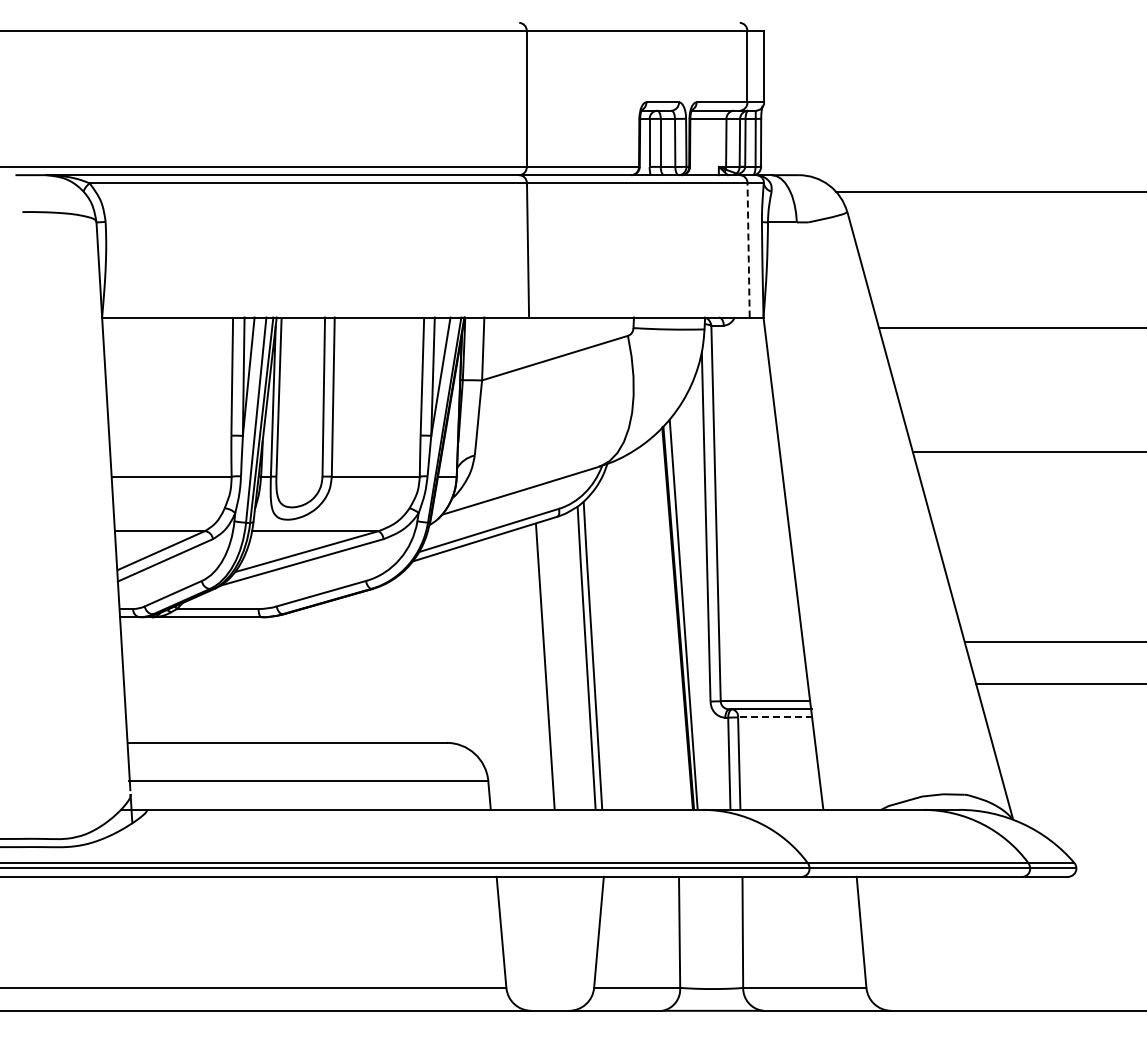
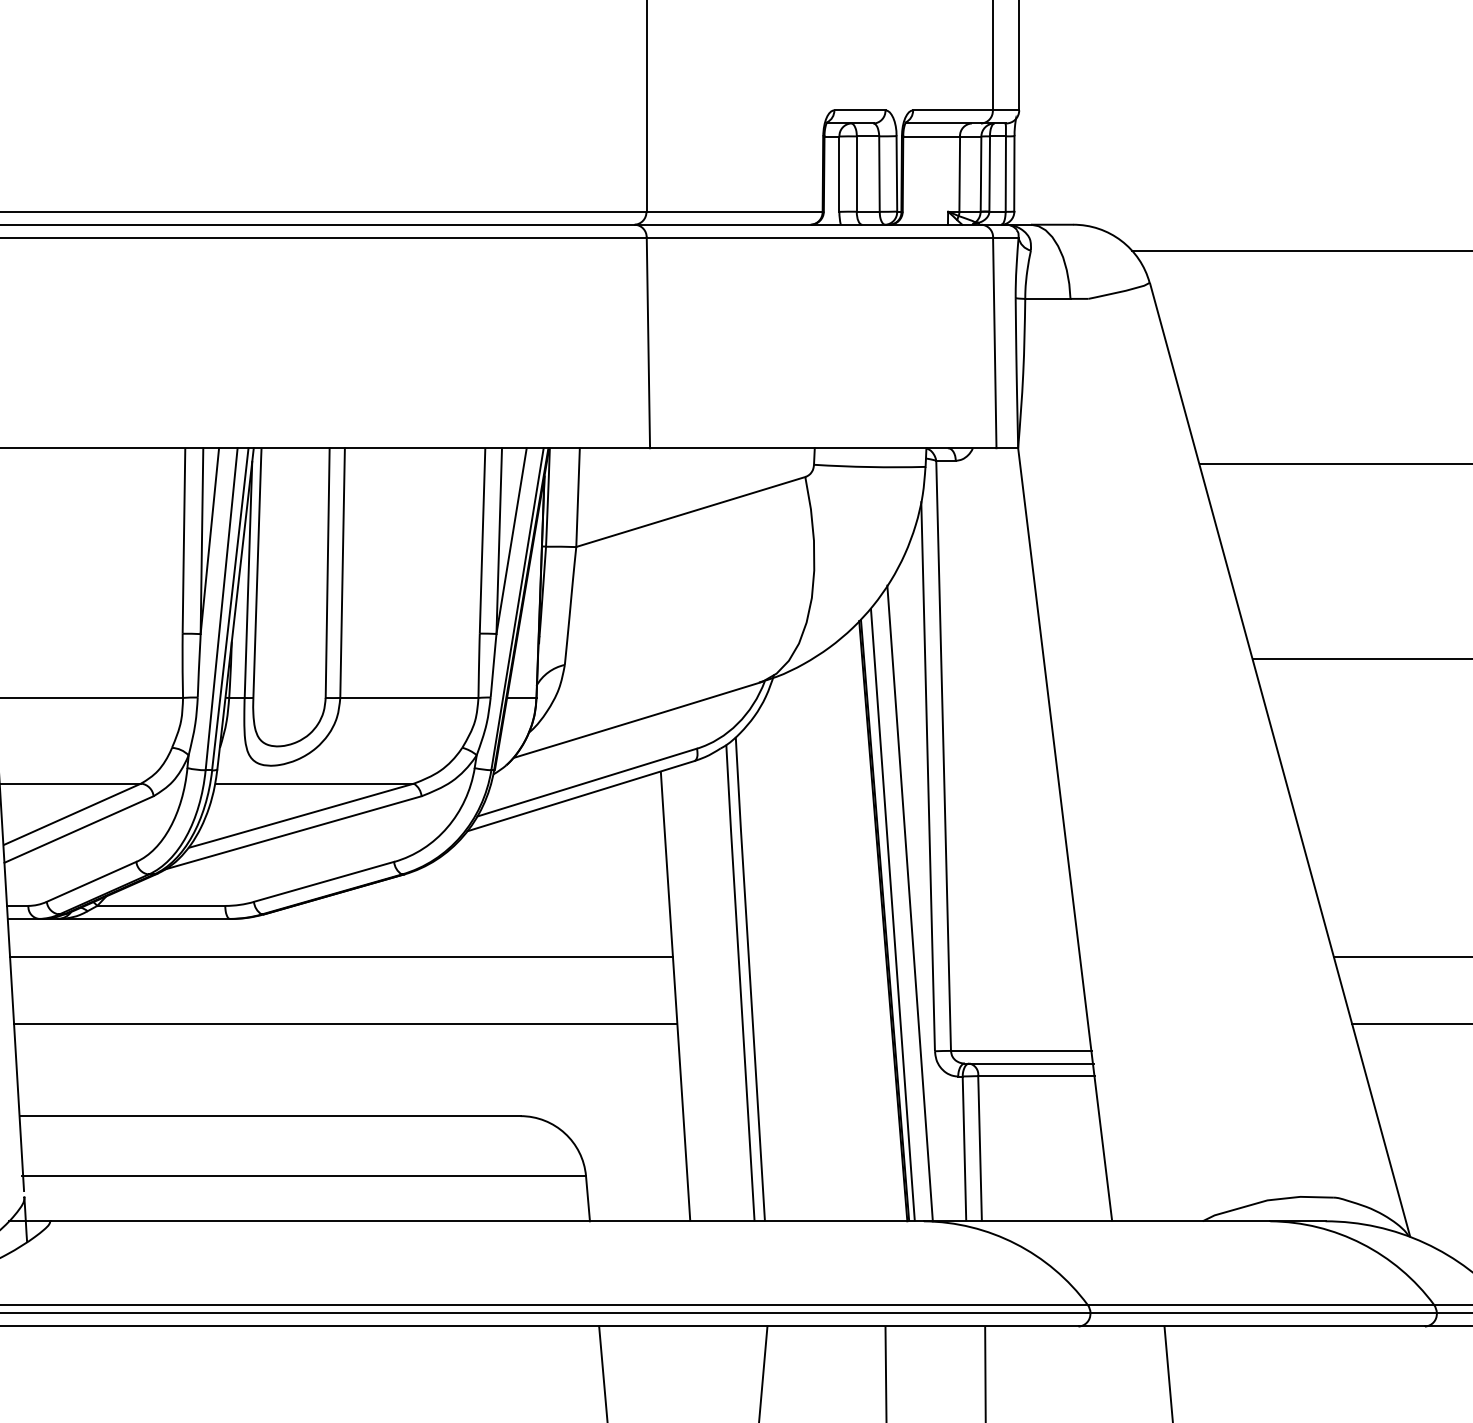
line: (748, 249) -> (994, 341), dashed -> solid
line: (694, 607) -> (909, 903), added
line: (332, 641) -> (341, 956), added
line: (335, 684) -> (346, 1024), added
line: (774, 717) -> (1035, 1076), dashed -> solid

